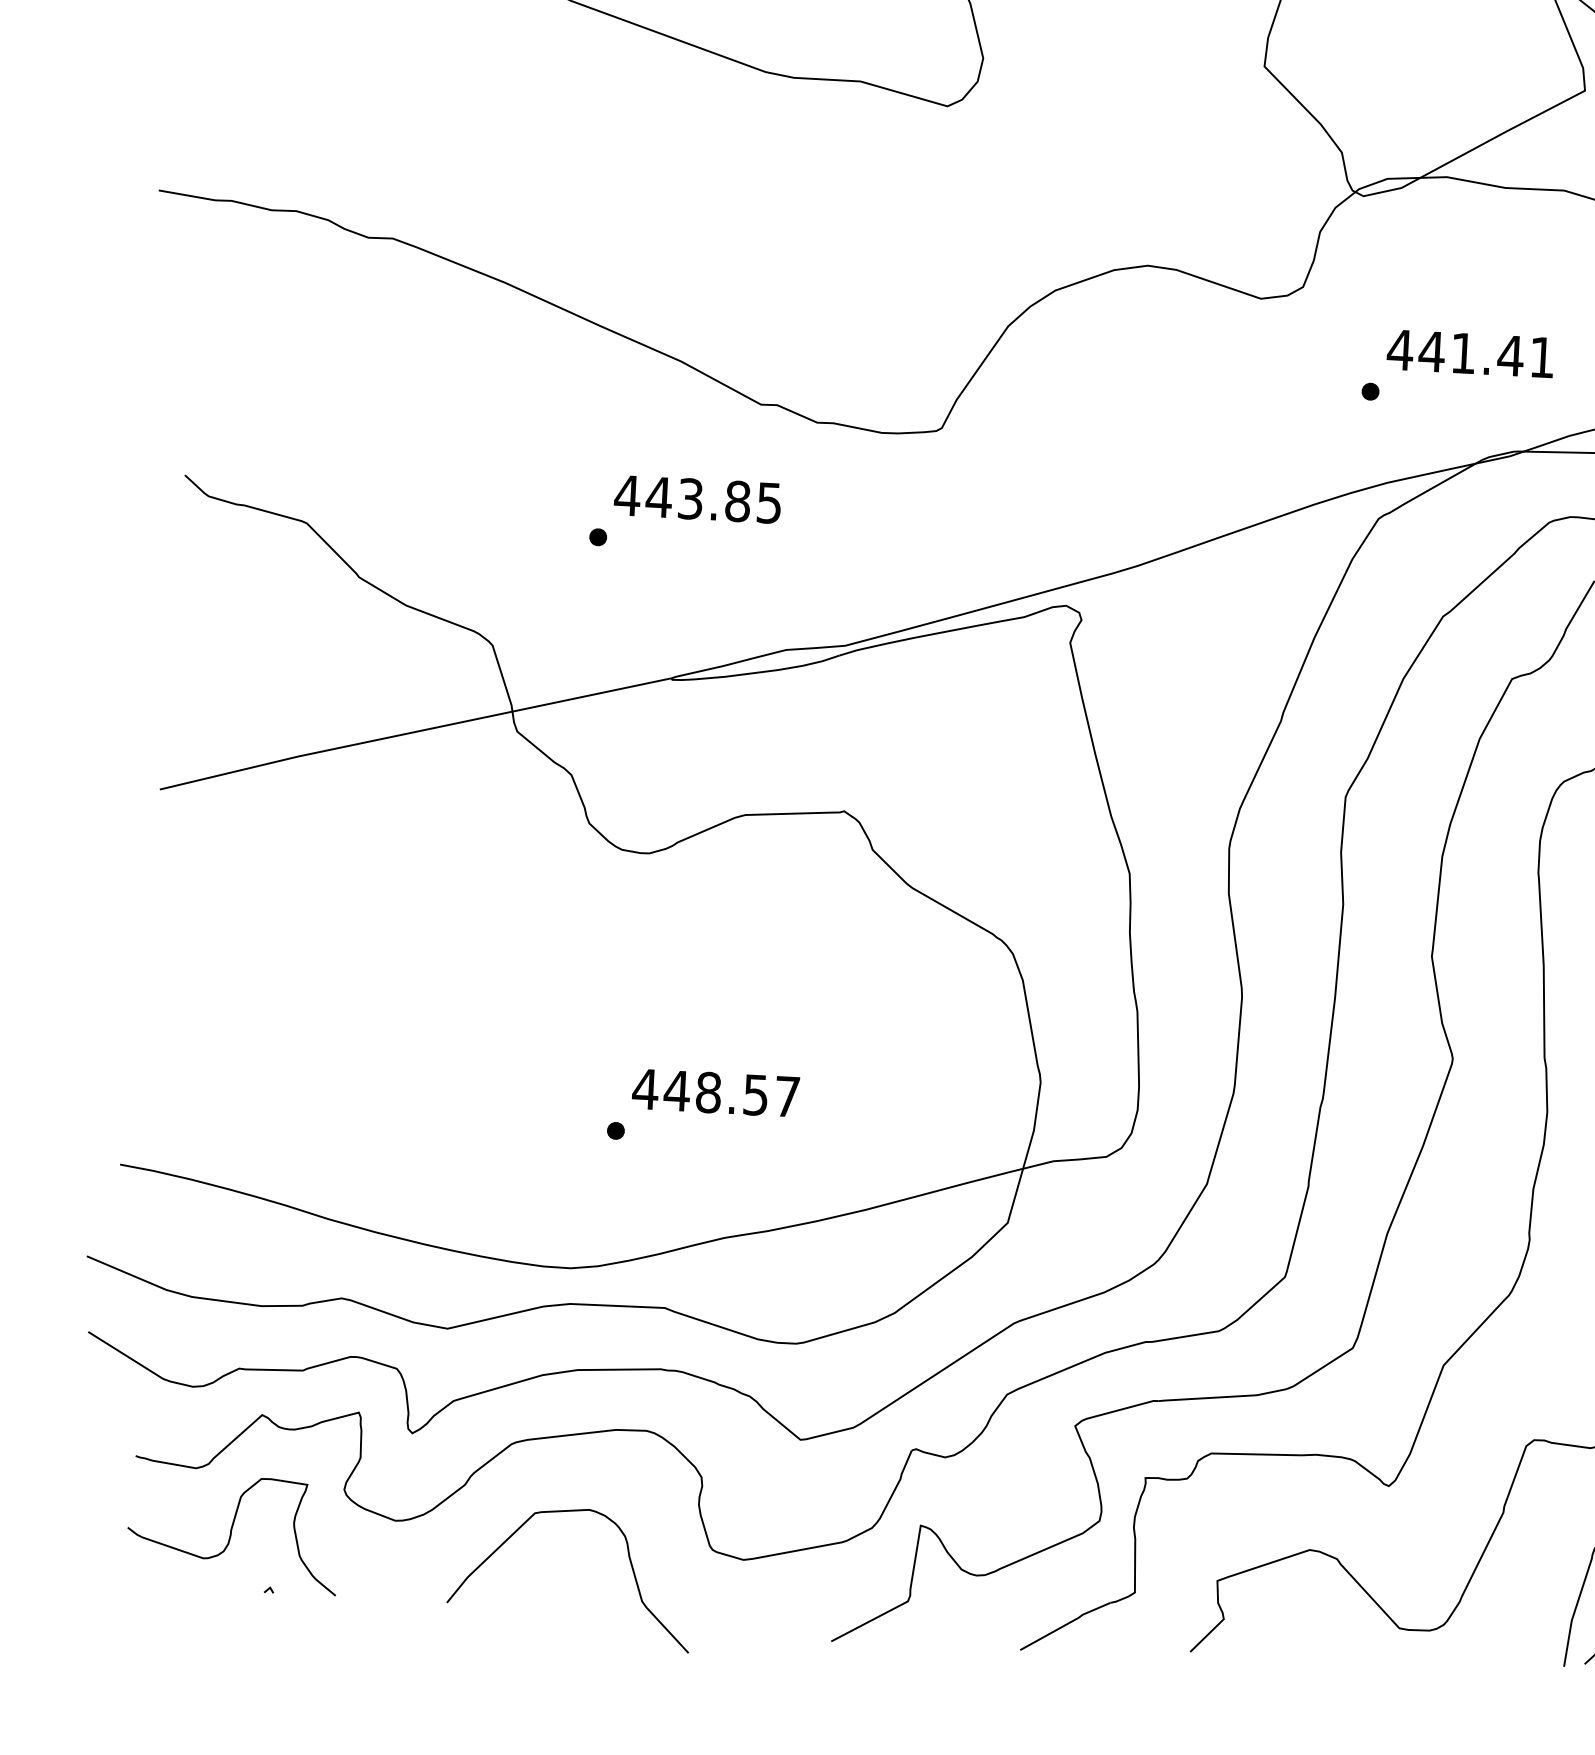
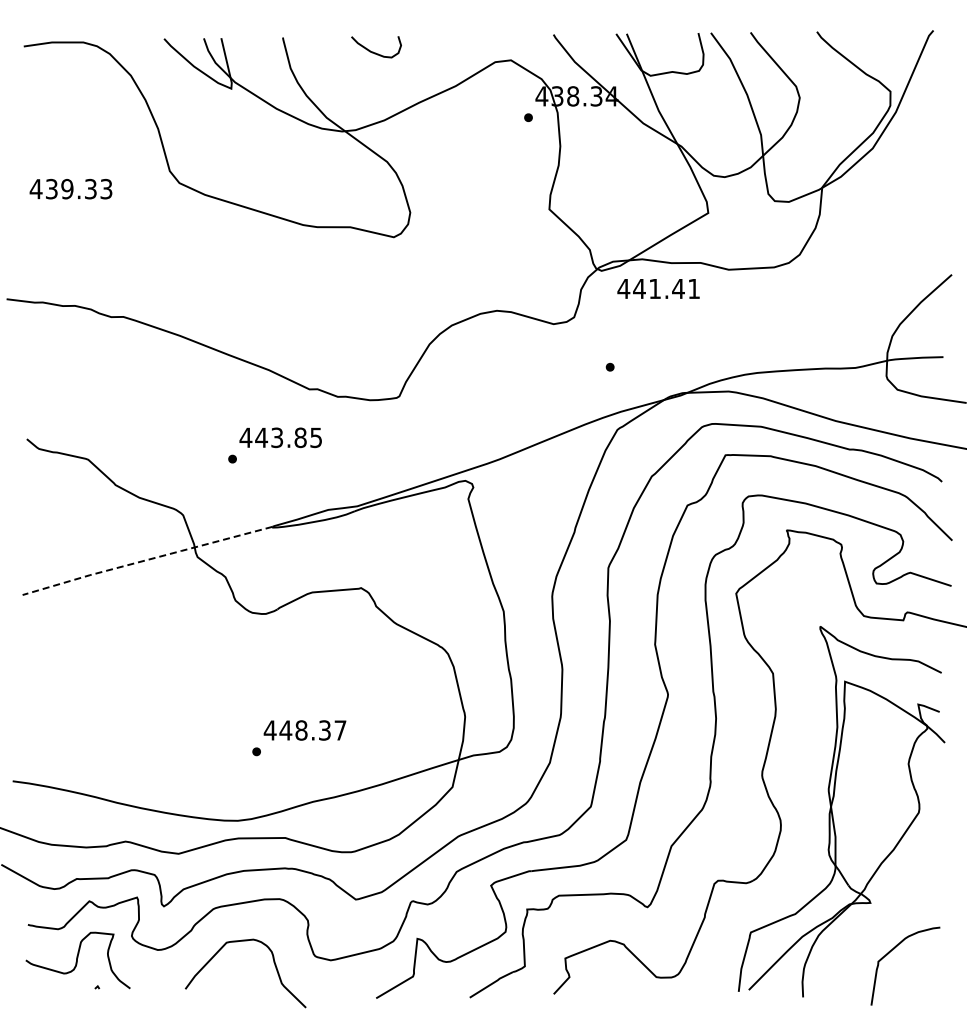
text: (1470, 352) -> (658, 288), moved
line: (413, 732) -> (146, 560), solid -> dashed
text: (755, 1093) -> (324, 729), 448.57 -> 448.37

